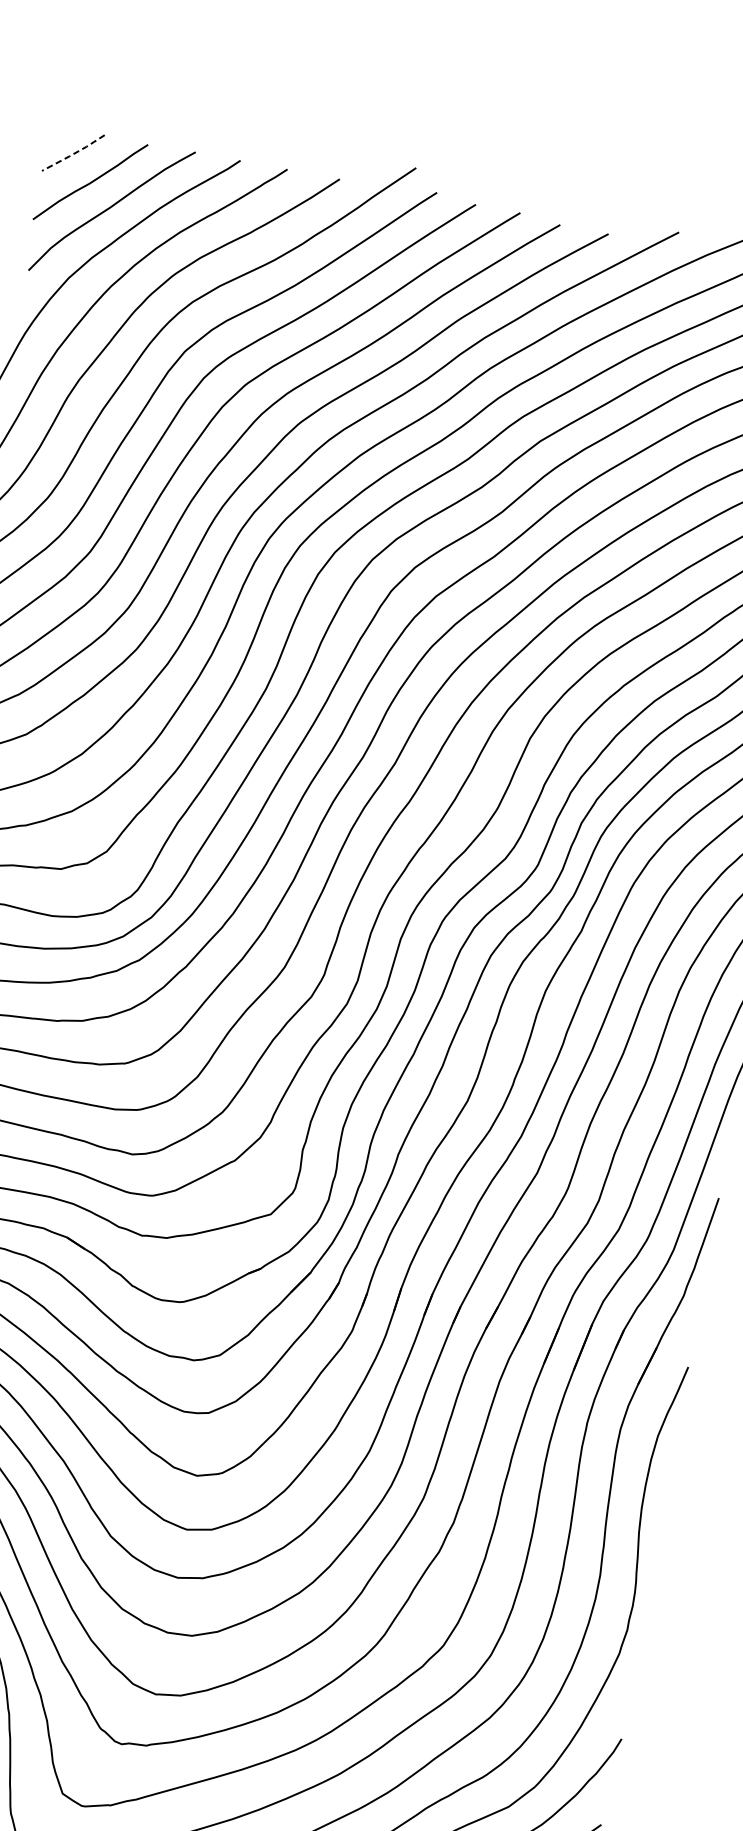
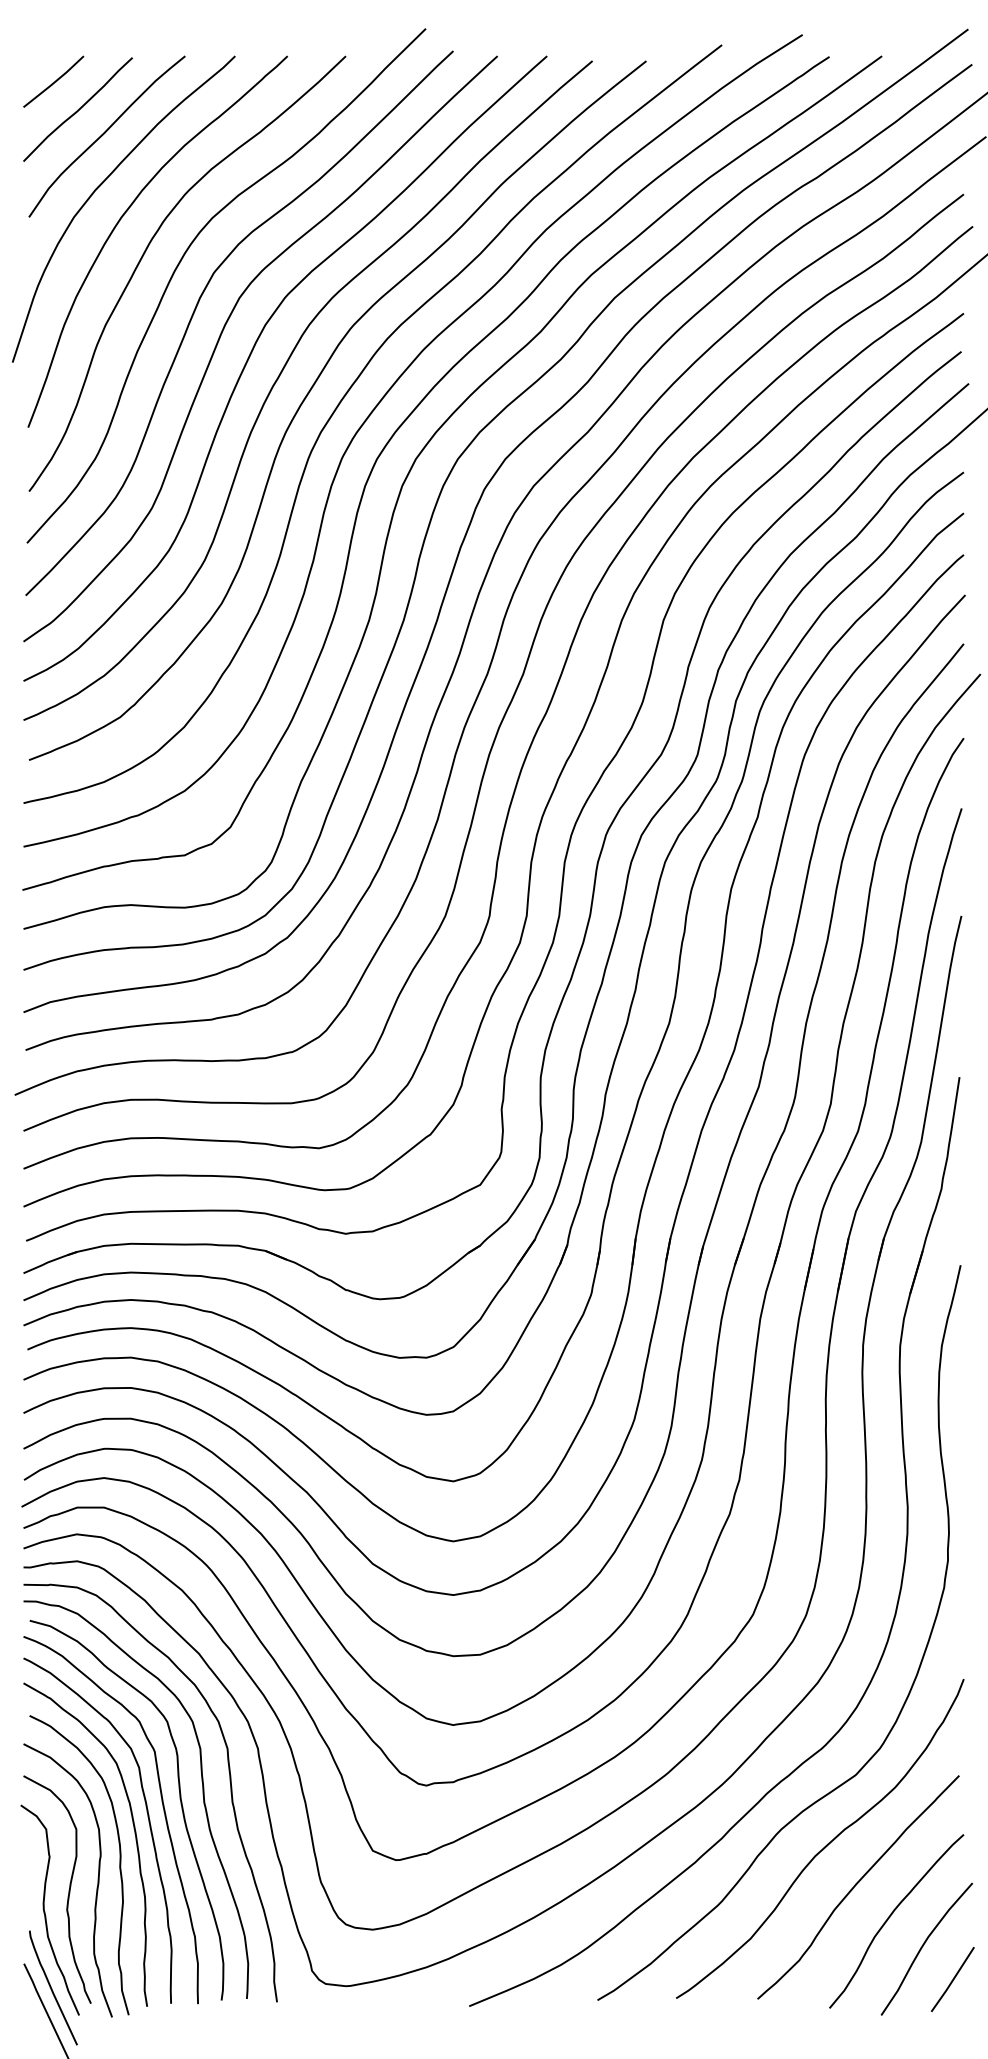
line: (73, 153) -> (54, 82), dashed -> solid

